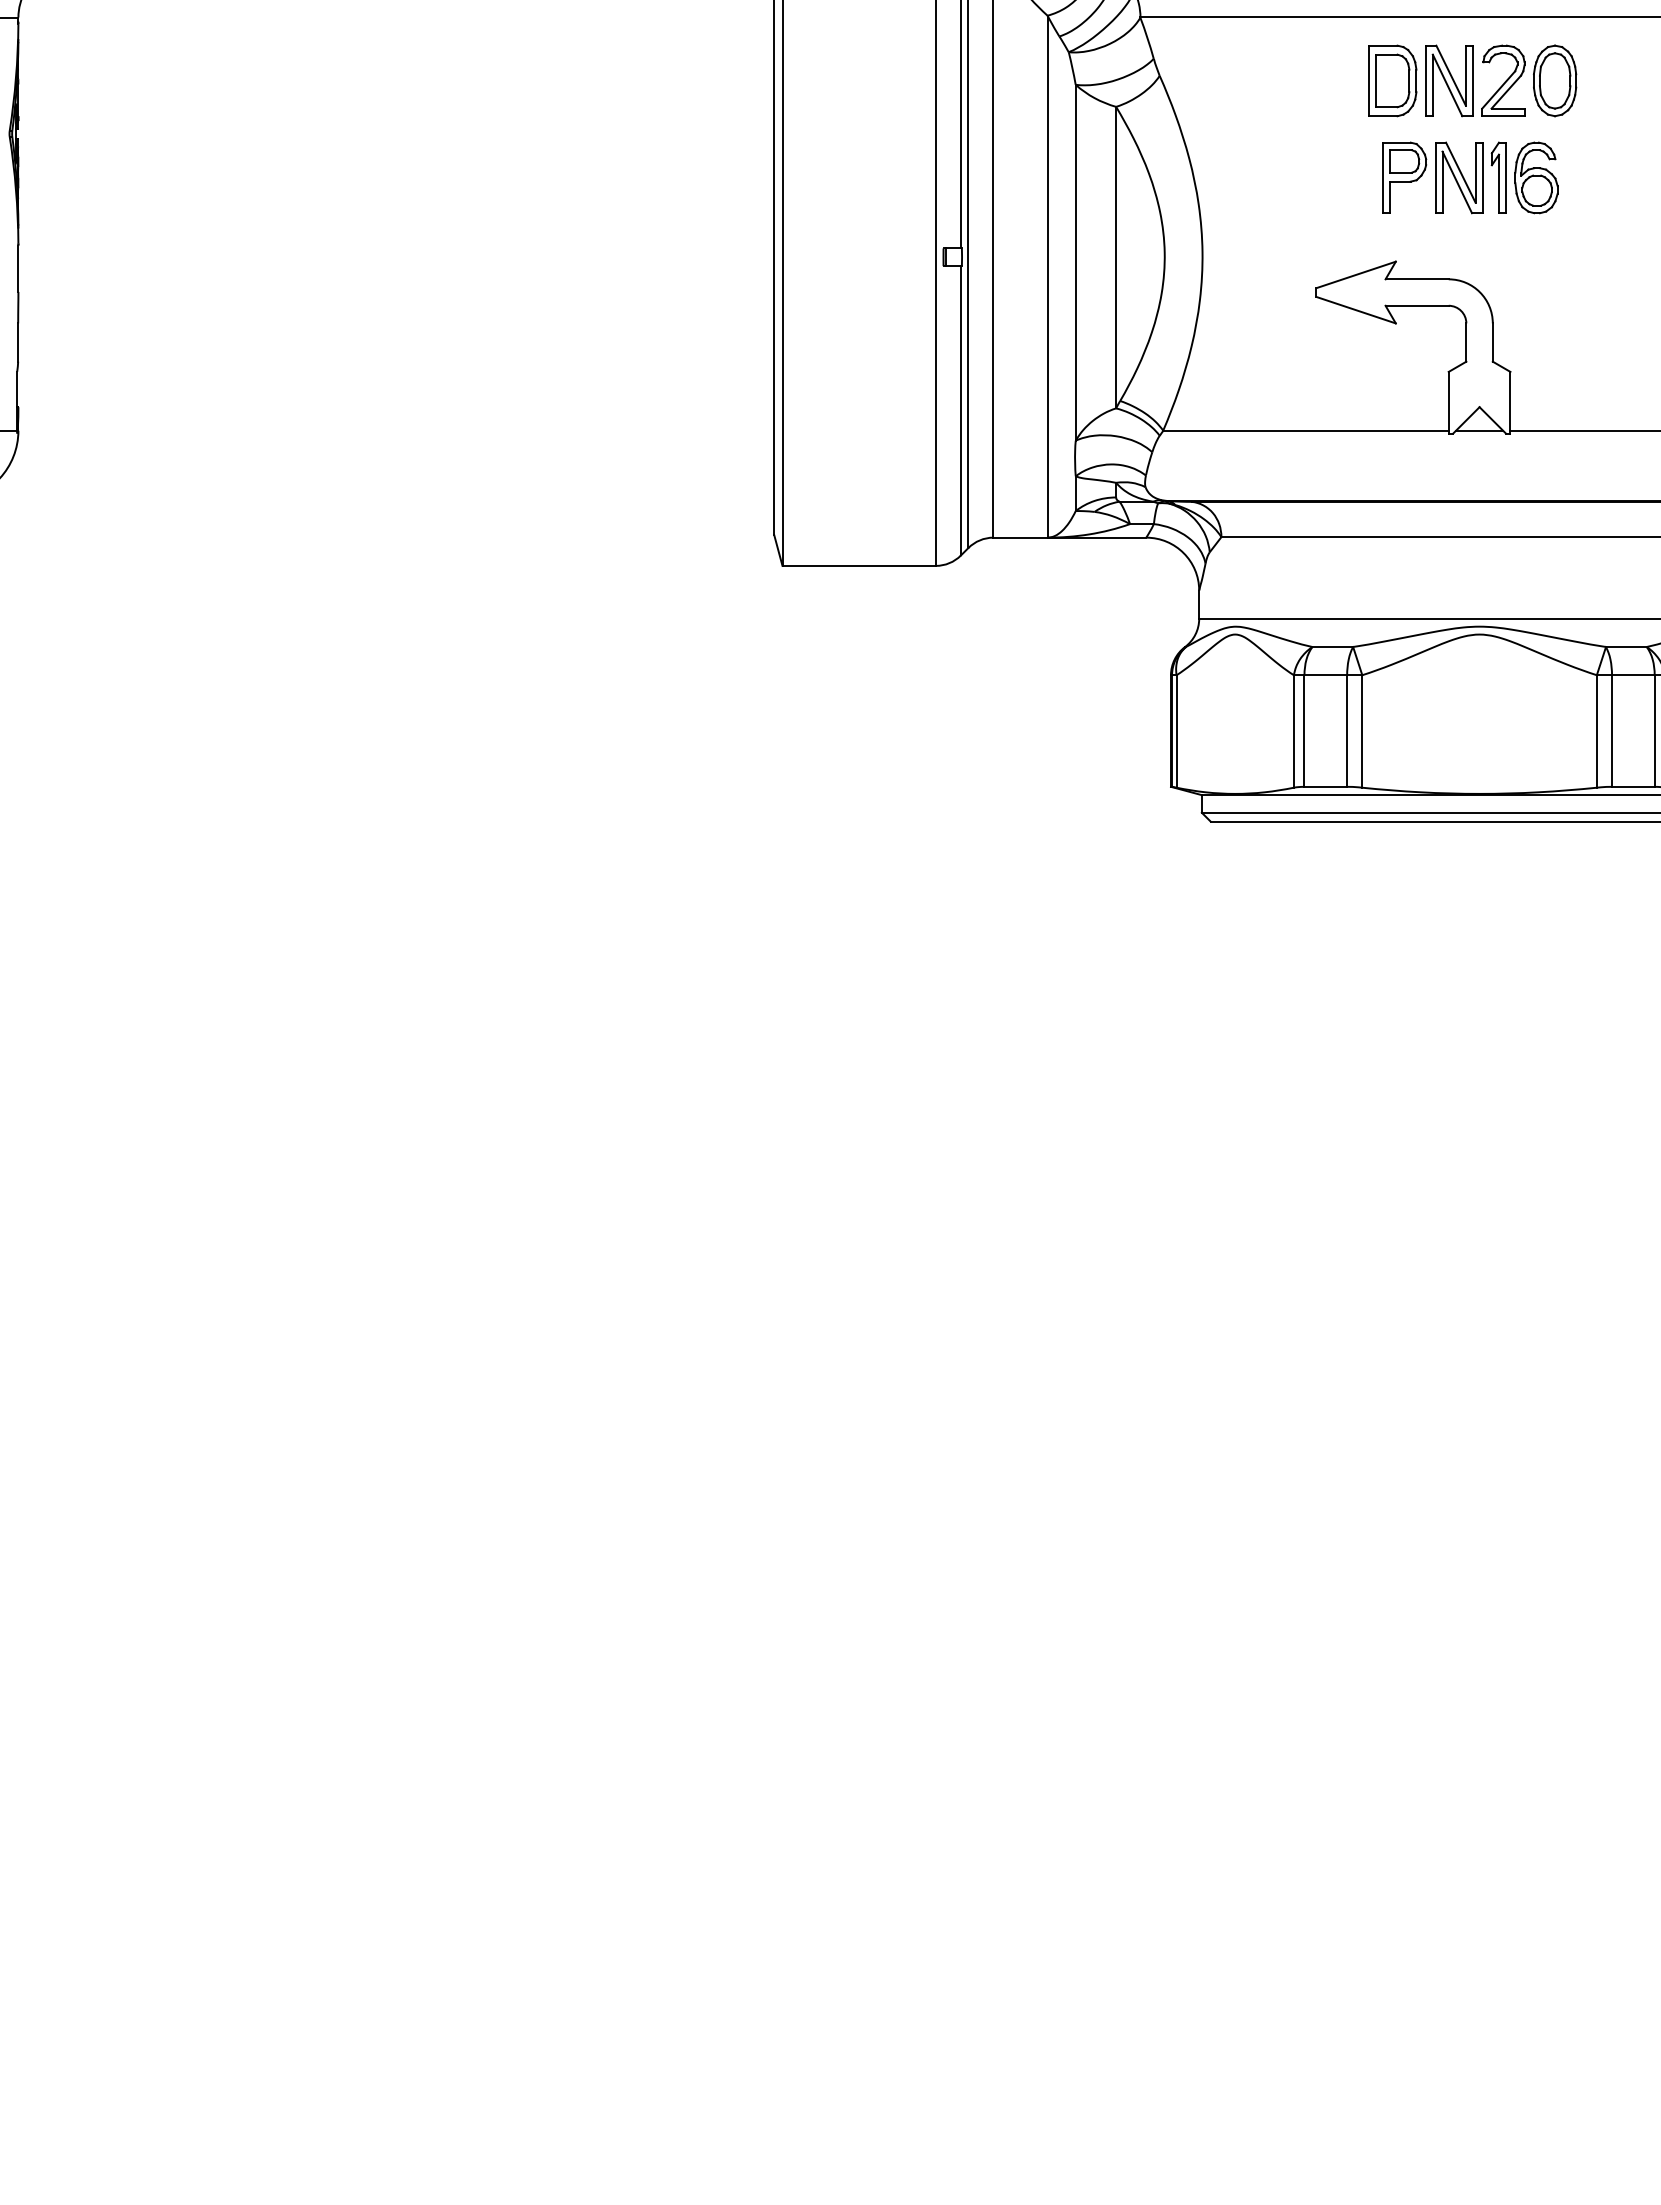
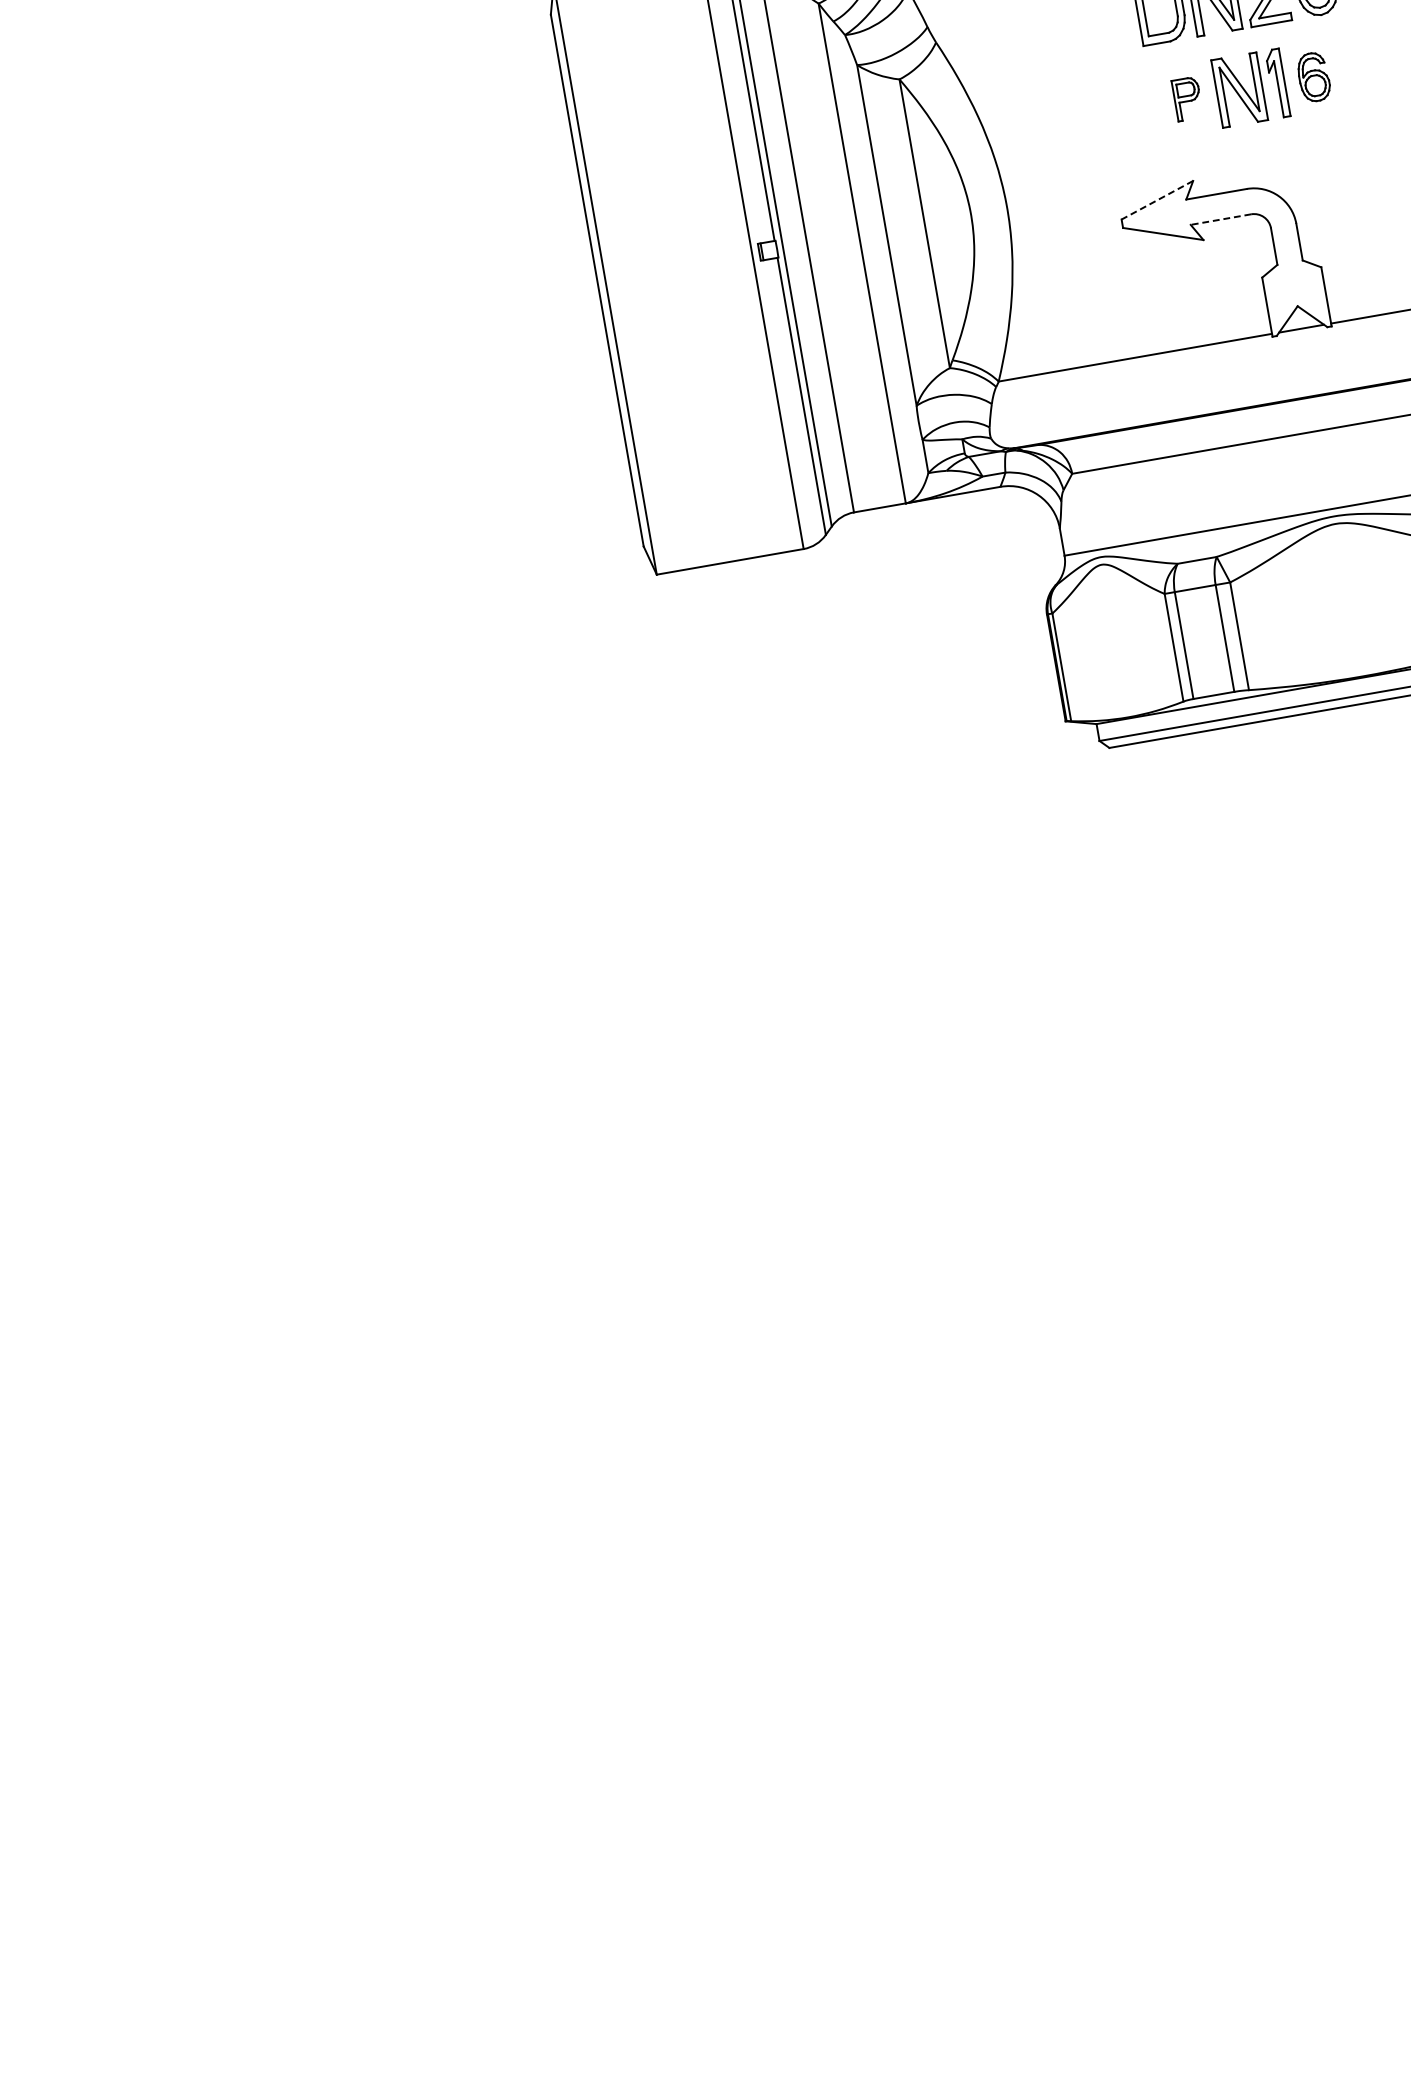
part: (1404, 177) -> (1187, 98), size x0.6
part: (1536, 177) -> (1313, 76), size x0.7
line: (1356, 274) -> (1157, 199), solid -> dashed
line: (1417, 305) -> (1221, 219), solid -> dashed

